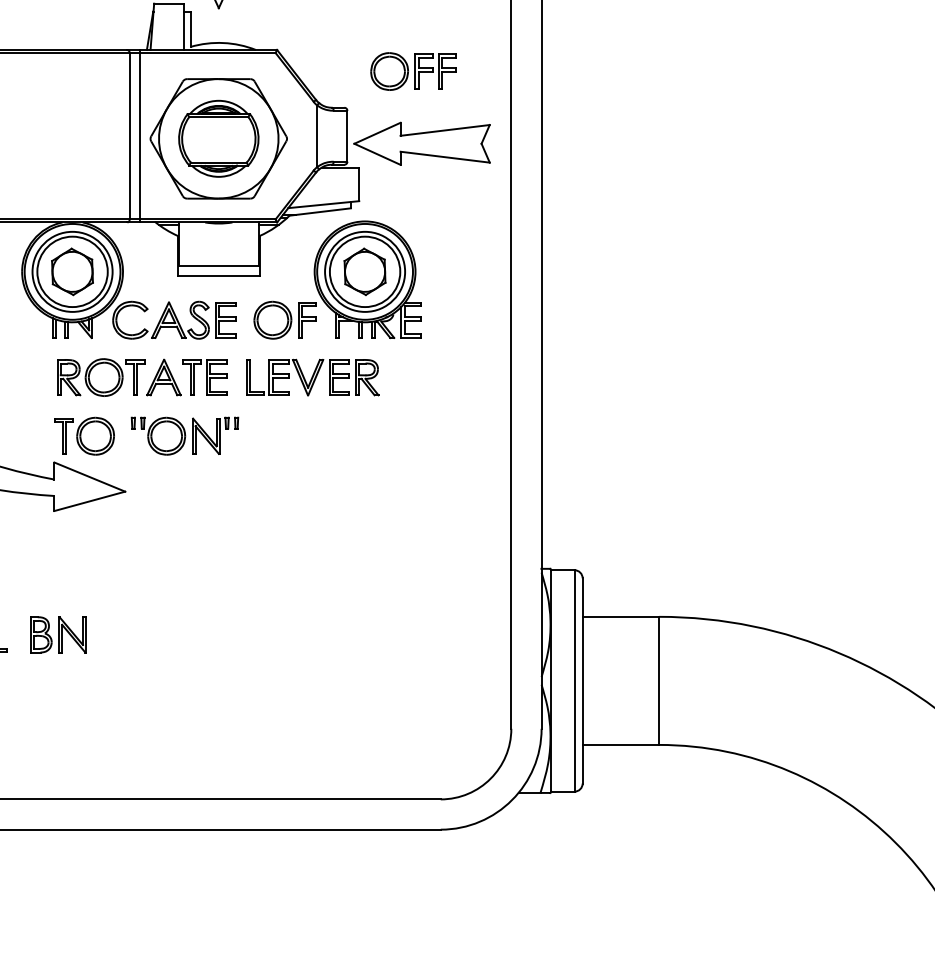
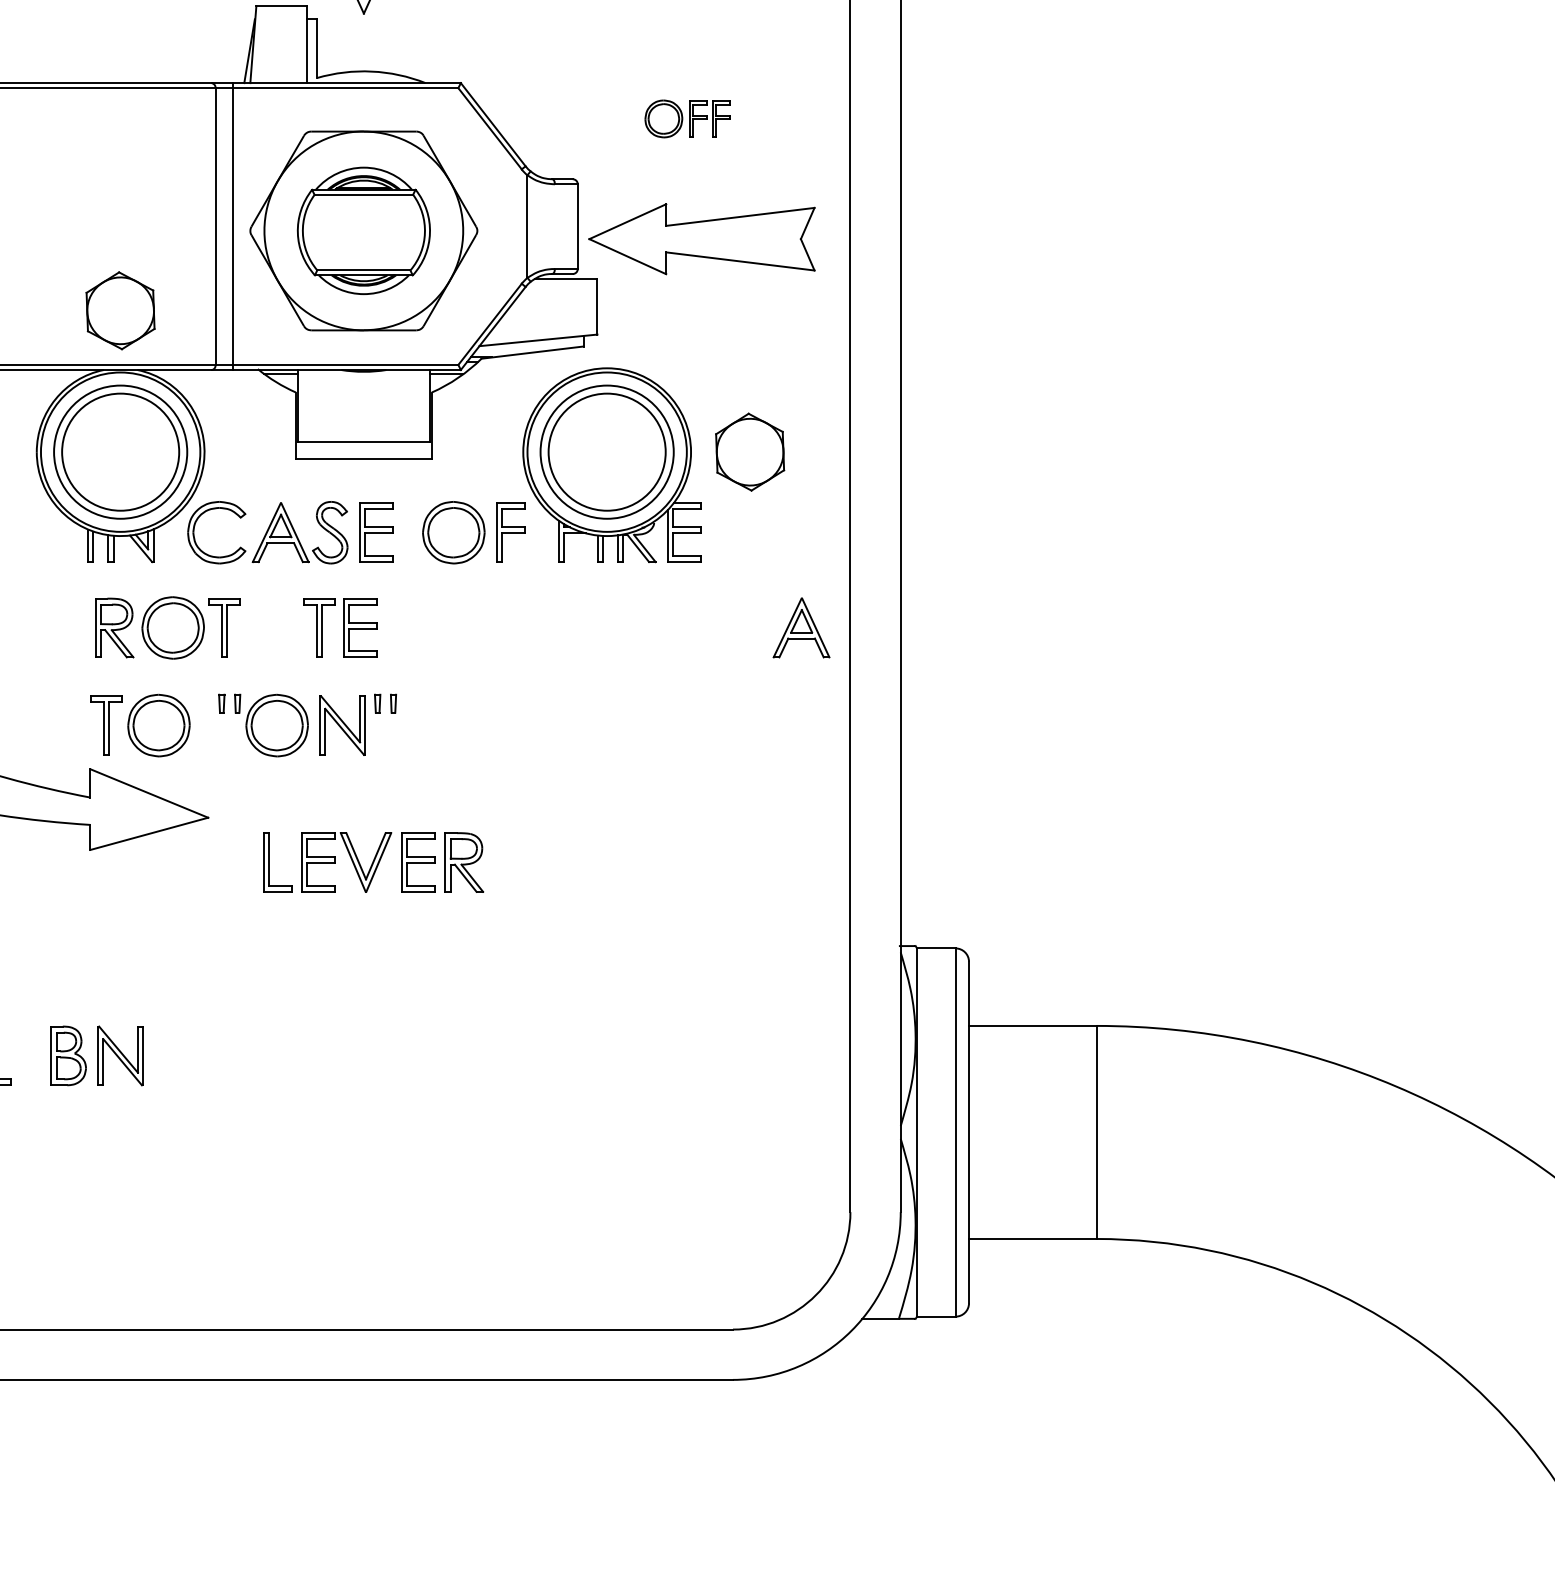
part: (413, 71) -> (687, 118), size x0.6
part: (72, 271) -> (120, 310), moved
part: (364, 271) -> (749, 451), moved
part: (163, 377) -> (800, 627), moved
part: (312, 377) -> (373, 862), moved

